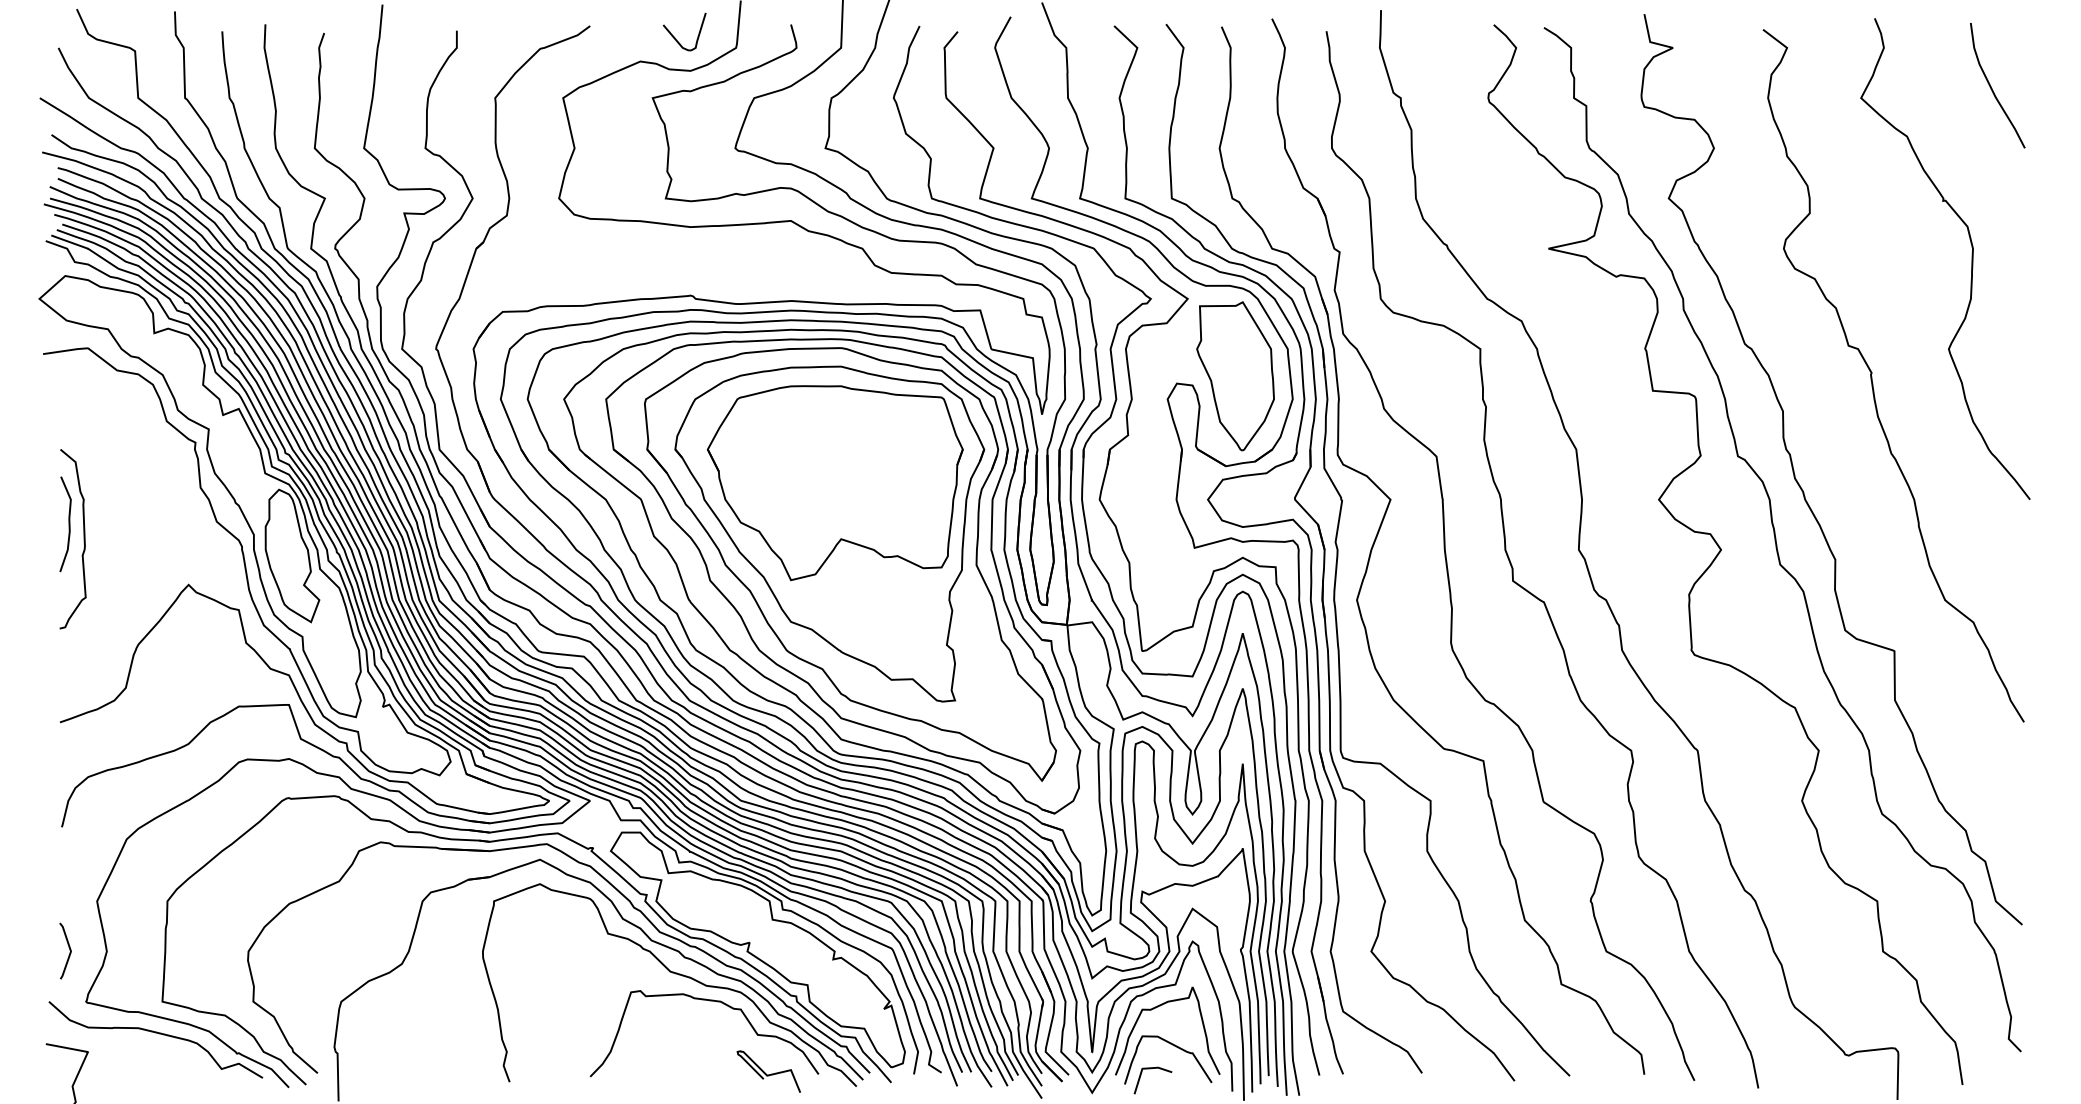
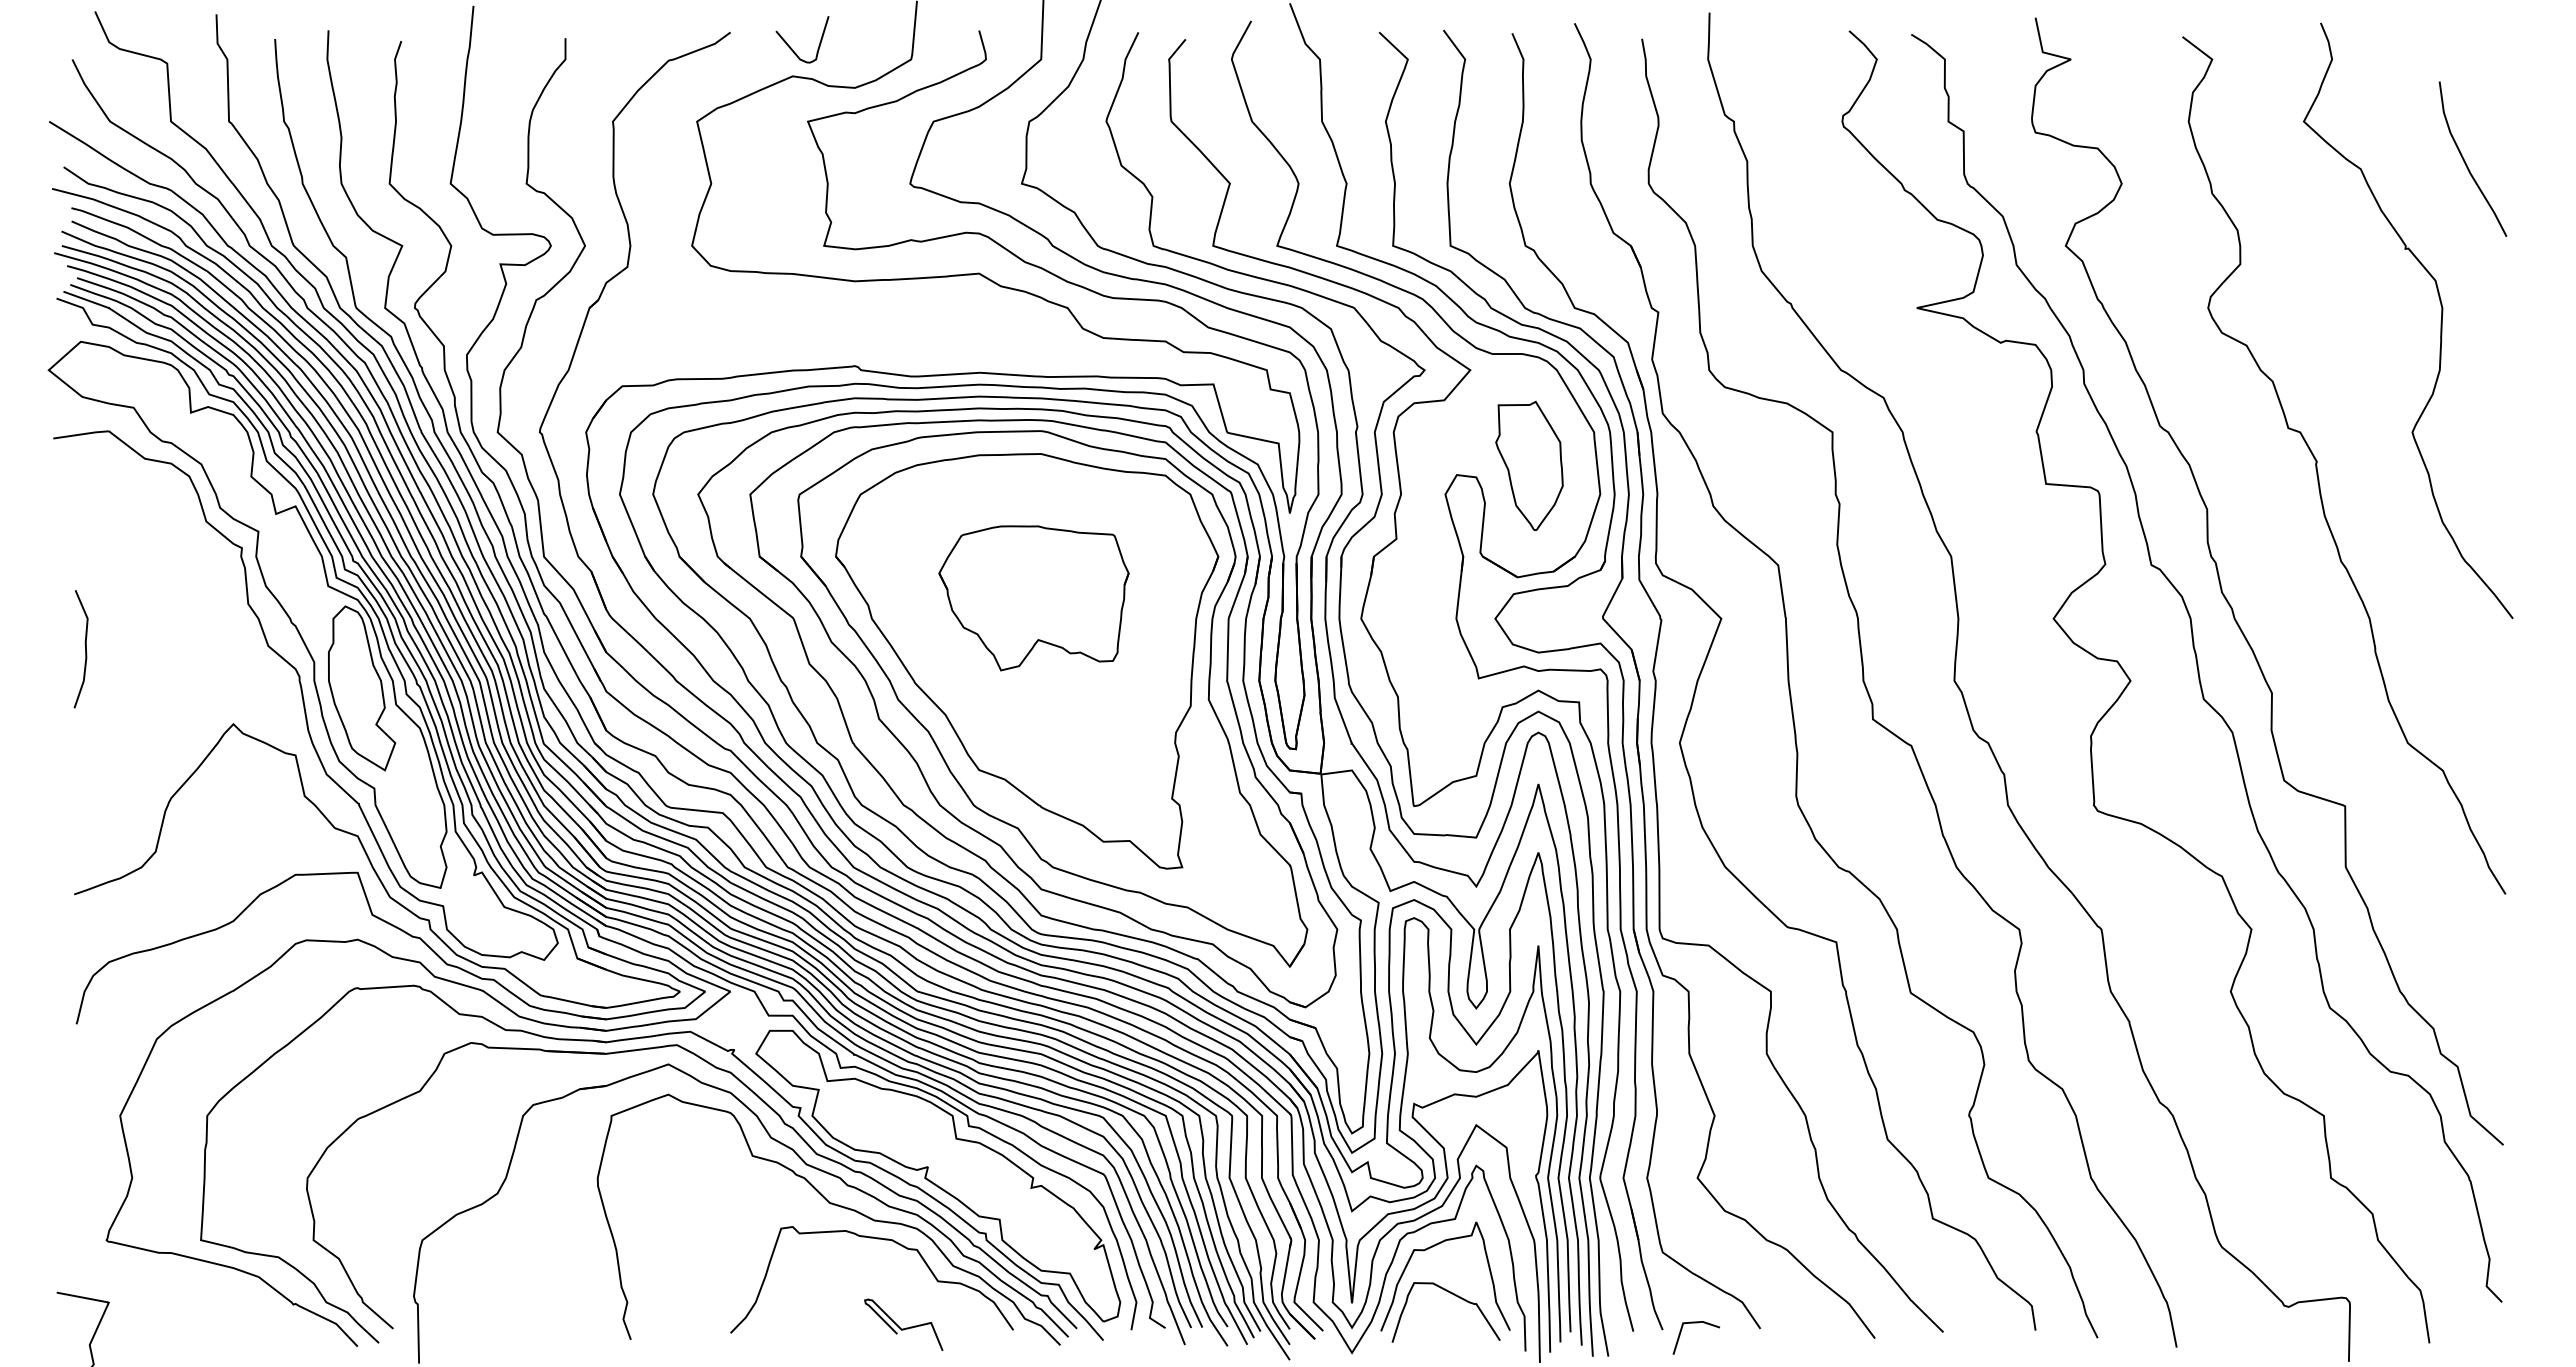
curve: (676, 39) -> (792, 48), moved
curve: (1991, 86) -> (2465, 160), moved
part: (1235, 375) -> (1529, 465), size x0.7
part: (834, 483) -> (1033, 598), size x0.6
curve: (83, 539) -> (103, 667), removed
line: (69, 948) -> (85, 1174), removed
curve: (156, 1033) -> (193, 1279), removed
line: (1152, 1068) -> (1695, 1323), moved
curve: (768, 1074) -> (903, 1328), moved

